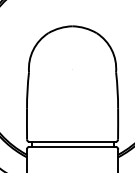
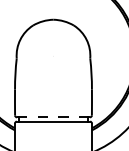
line: (73, 142) -> (54, 117), solid -> dashed

